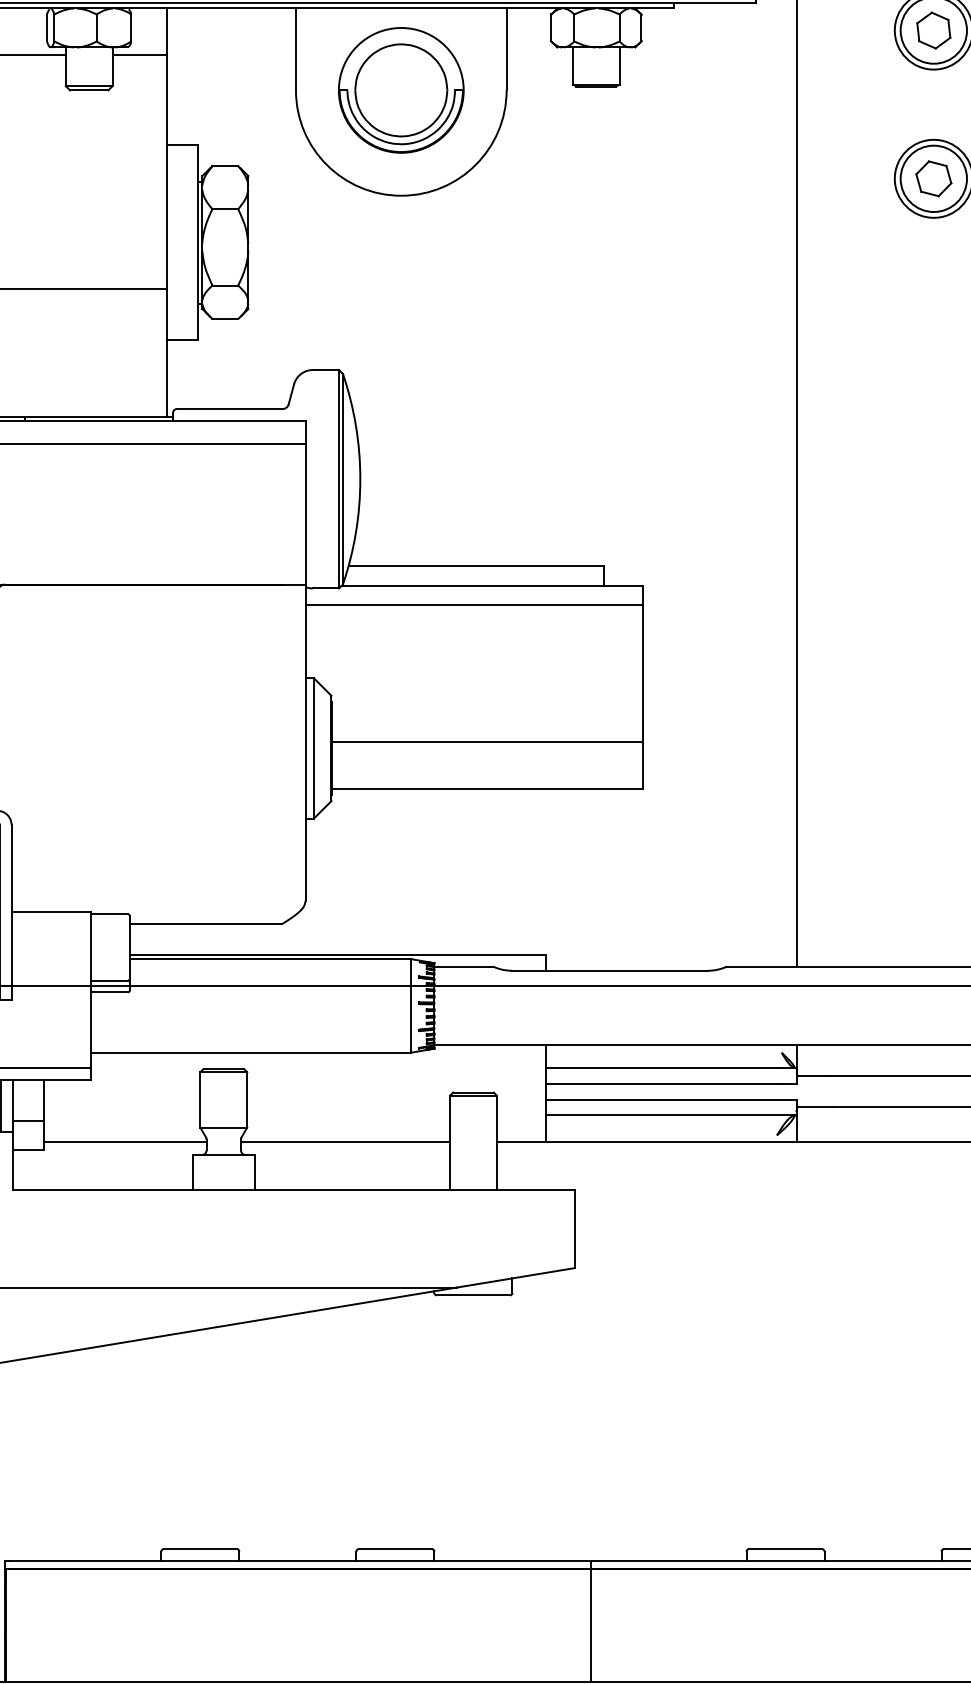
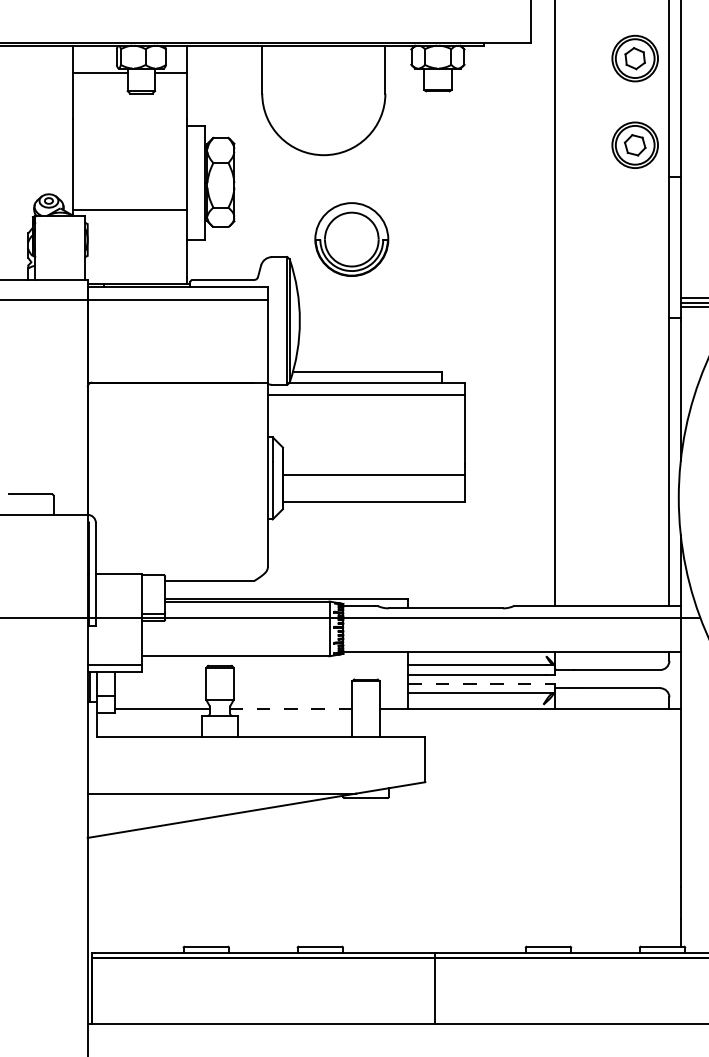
part: (400, 90) -> (351, 239), moved
line: (672, 1099) -> (482, 683), solid -> dashed
line: (344, 1142) -> (290, 708), solid -> dashed

